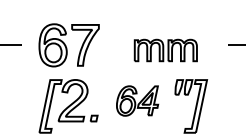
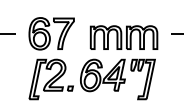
part: (165, 50) -> (123, 37), size x1.43
part: (137, 100) -> (102, 75), size x1.43

